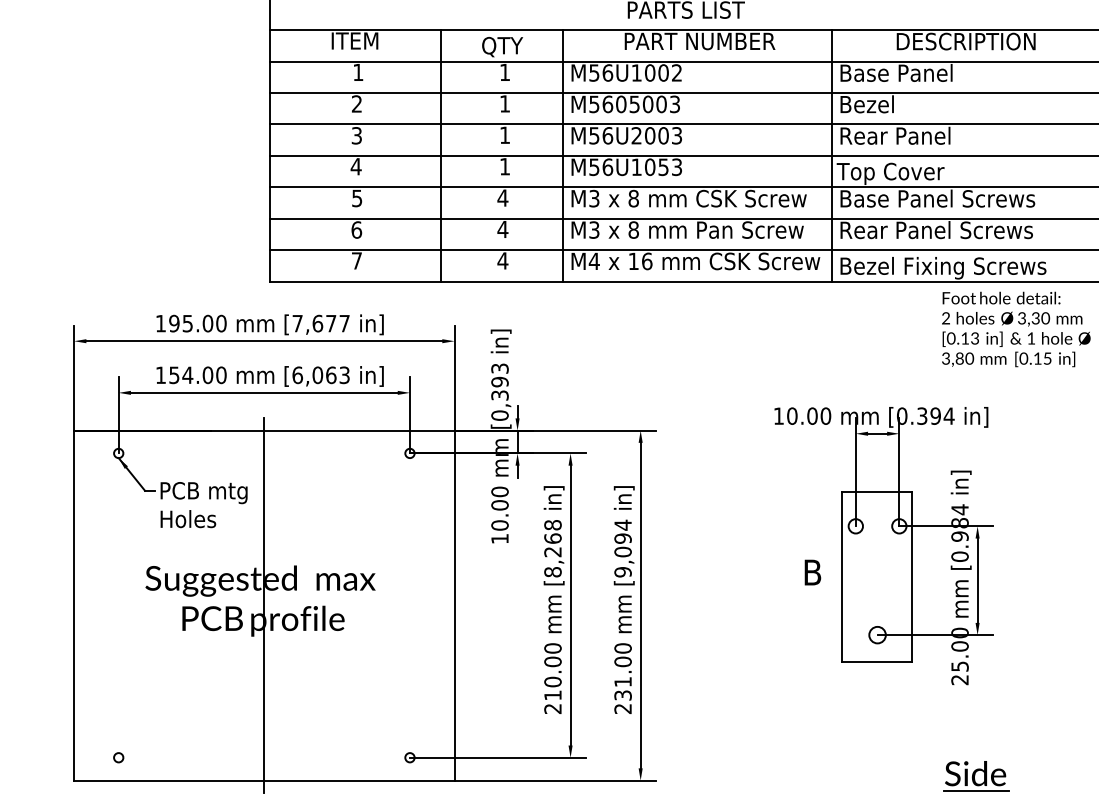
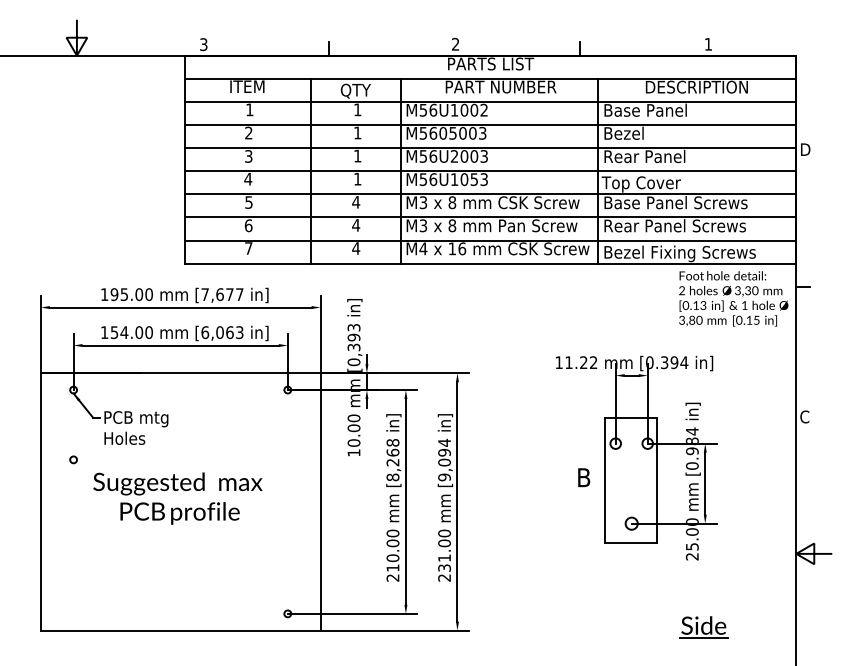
text: (809, 415) -> (581, 362), 10.00 -> 11.22
line: (264, 604) -> (180, 501), removed
circle: (118, 757) -> (73, 459), moved

